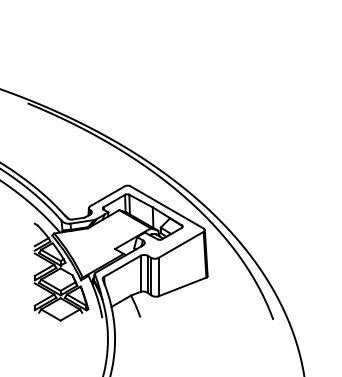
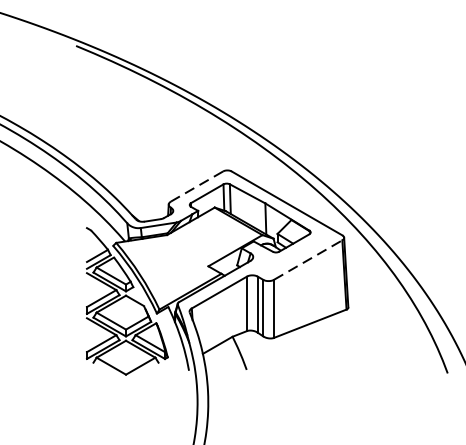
line: (107, 196) -> (196, 186), solid -> dashed
line: (181, 244) -> (308, 259), solid -> dashed

